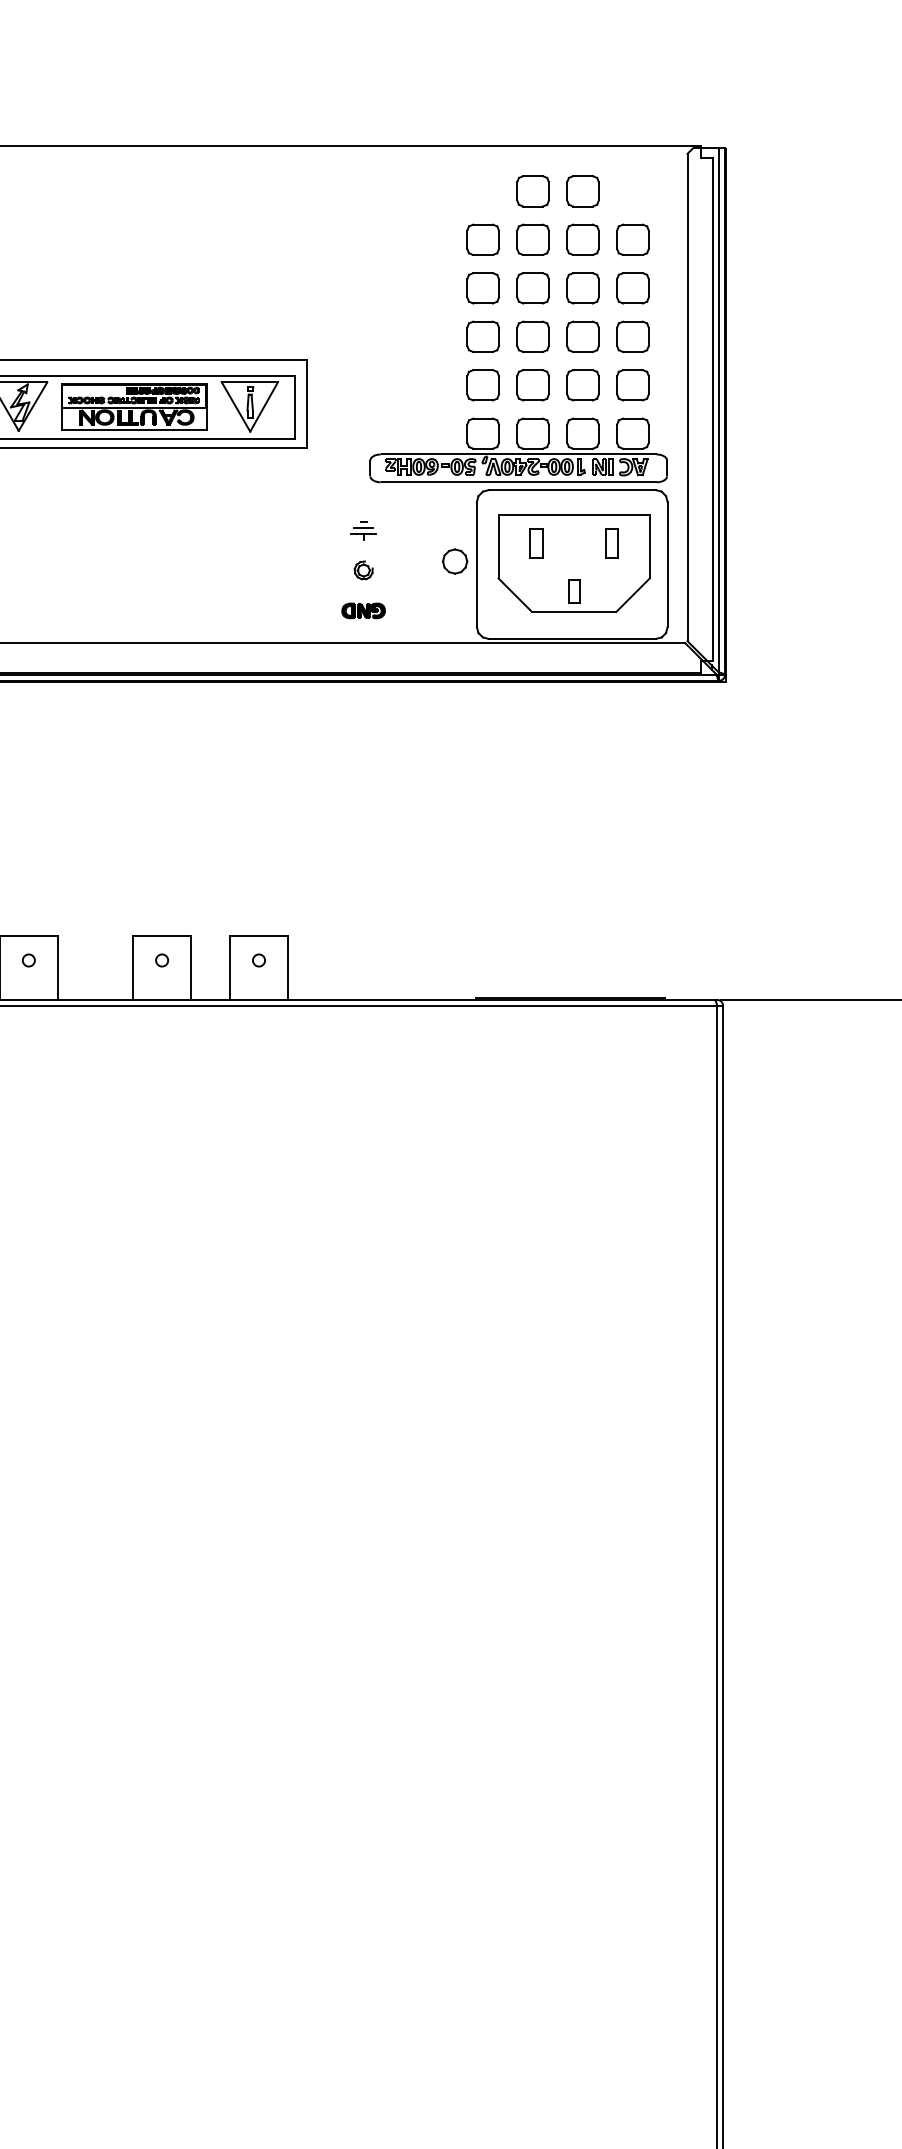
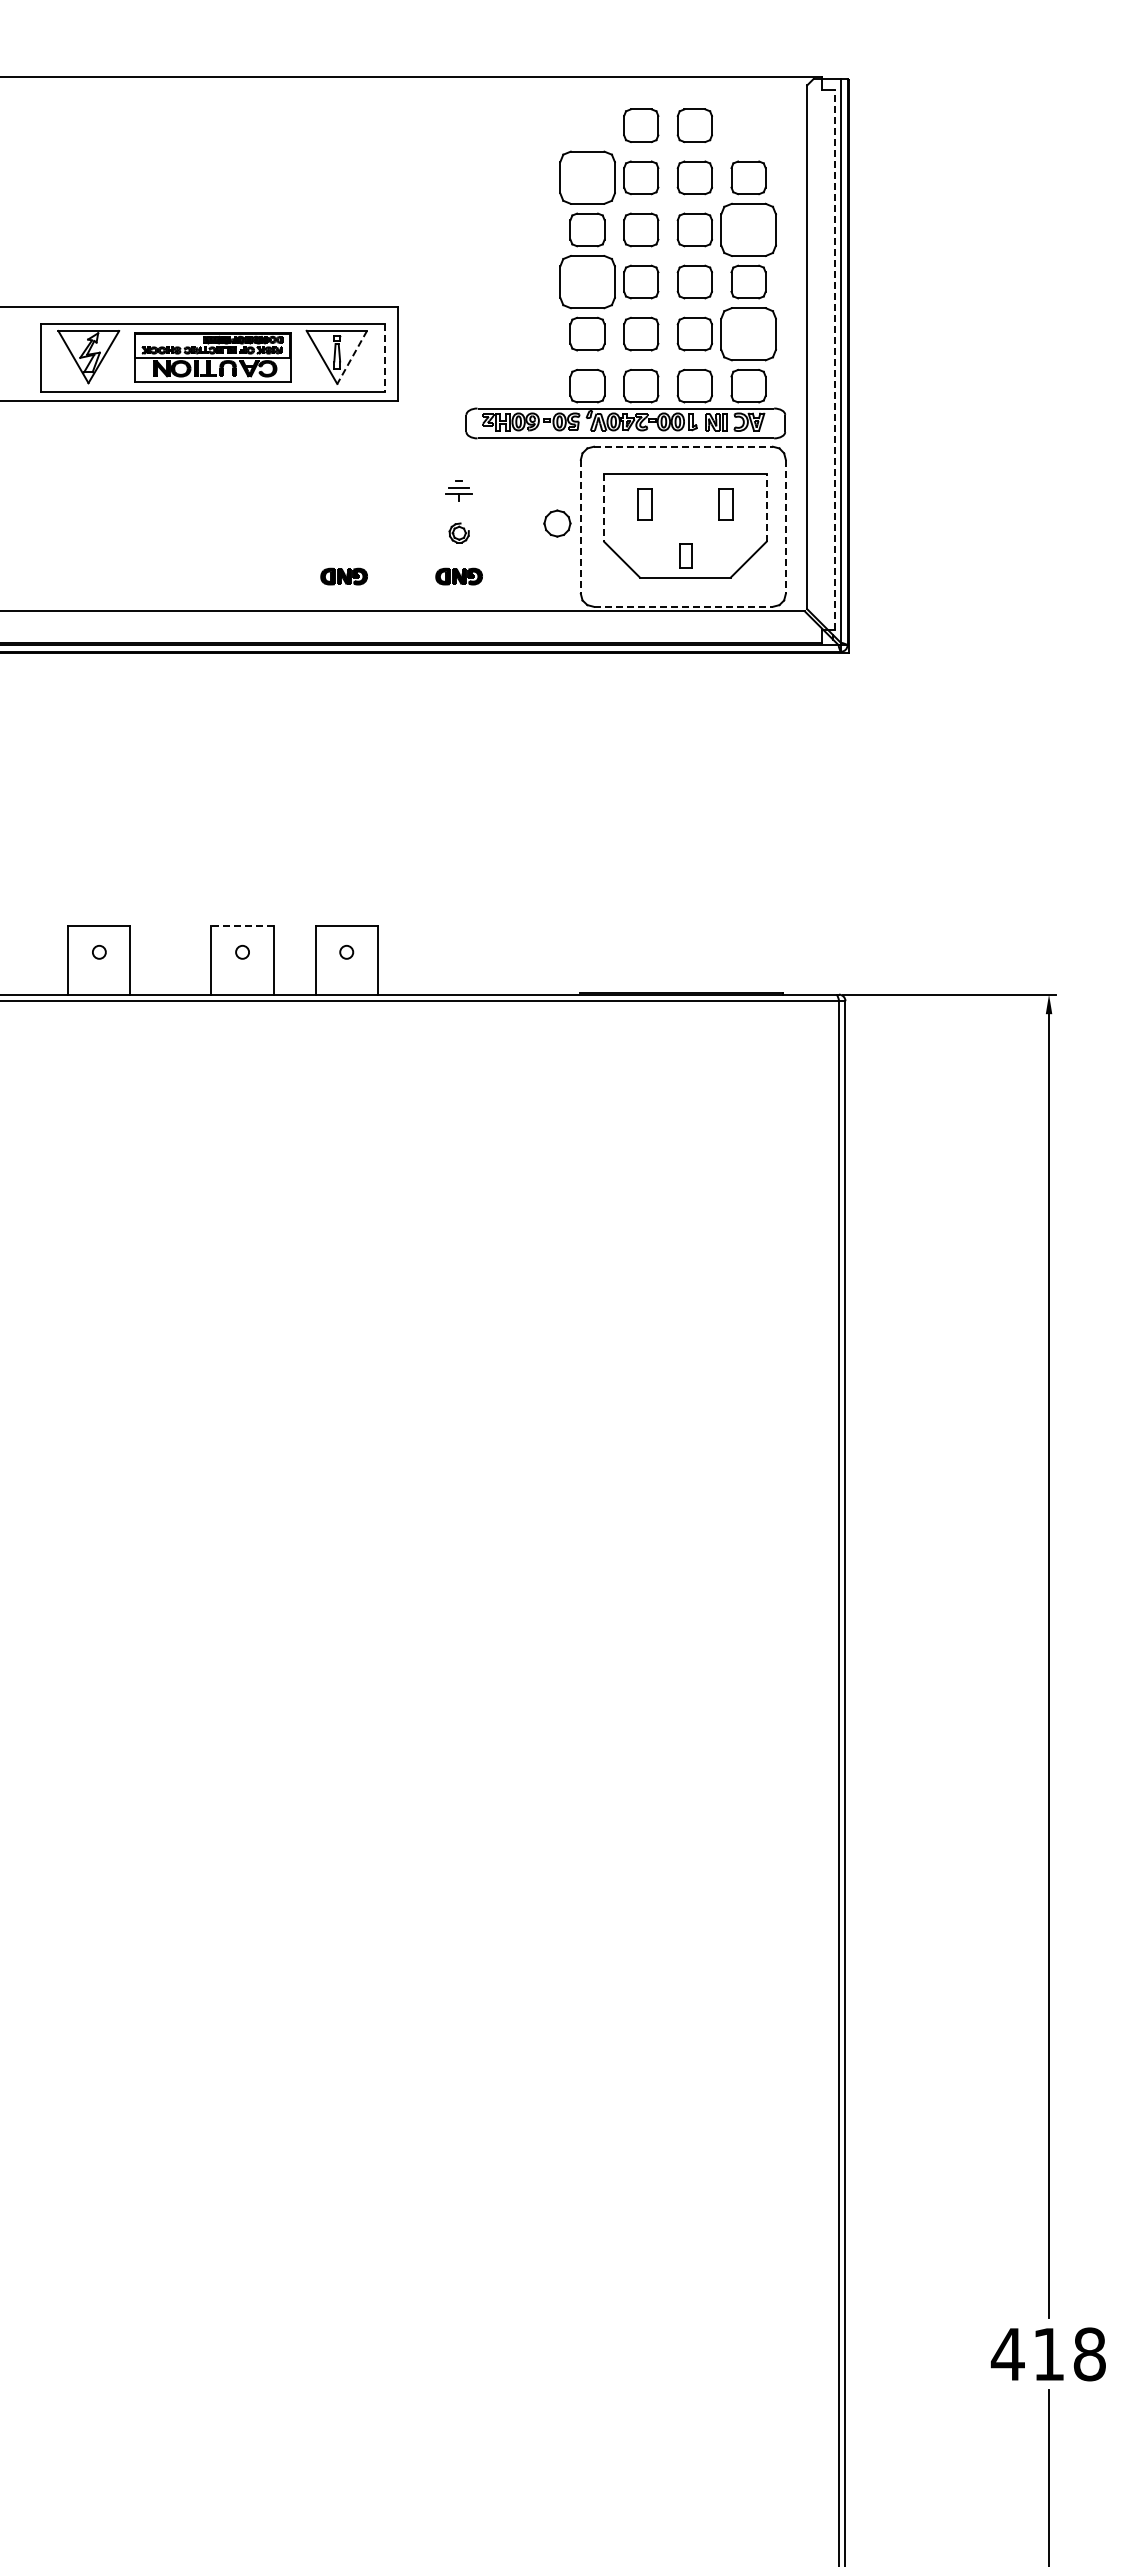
part: (483, 239) -> (587, 177), size x1.6
part: (632, 287) -> (748, 229), size x1.6
part: (483, 336) -> (587, 281), size x1.6
part: (632, 384) -> (748, 333), size x1.6
line: (263, 407) -> (351, 357), solid -> dashed
line: (295, 407) -> (385, 357), solid -> dashed
line: (712, 408) -> (834, 359), solid -> dashed
line: (572, 489) -> (683, 446), solid -> dashed
line: (649, 546) -> (766, 507), solid -> dashed
line: (498, 547) -> (604, 508), solid -> dashed
line: (476, 565) -> (580, 527), solid -> dashed
line: (667, 565) -> (785, 527), solid -> dashed
part: (256, 610) -> (343, 576), added
line: (572, 638) -> (683, 606), solid -> dashed
line: (162, 936) -> (242, 926), solid -> dashed

